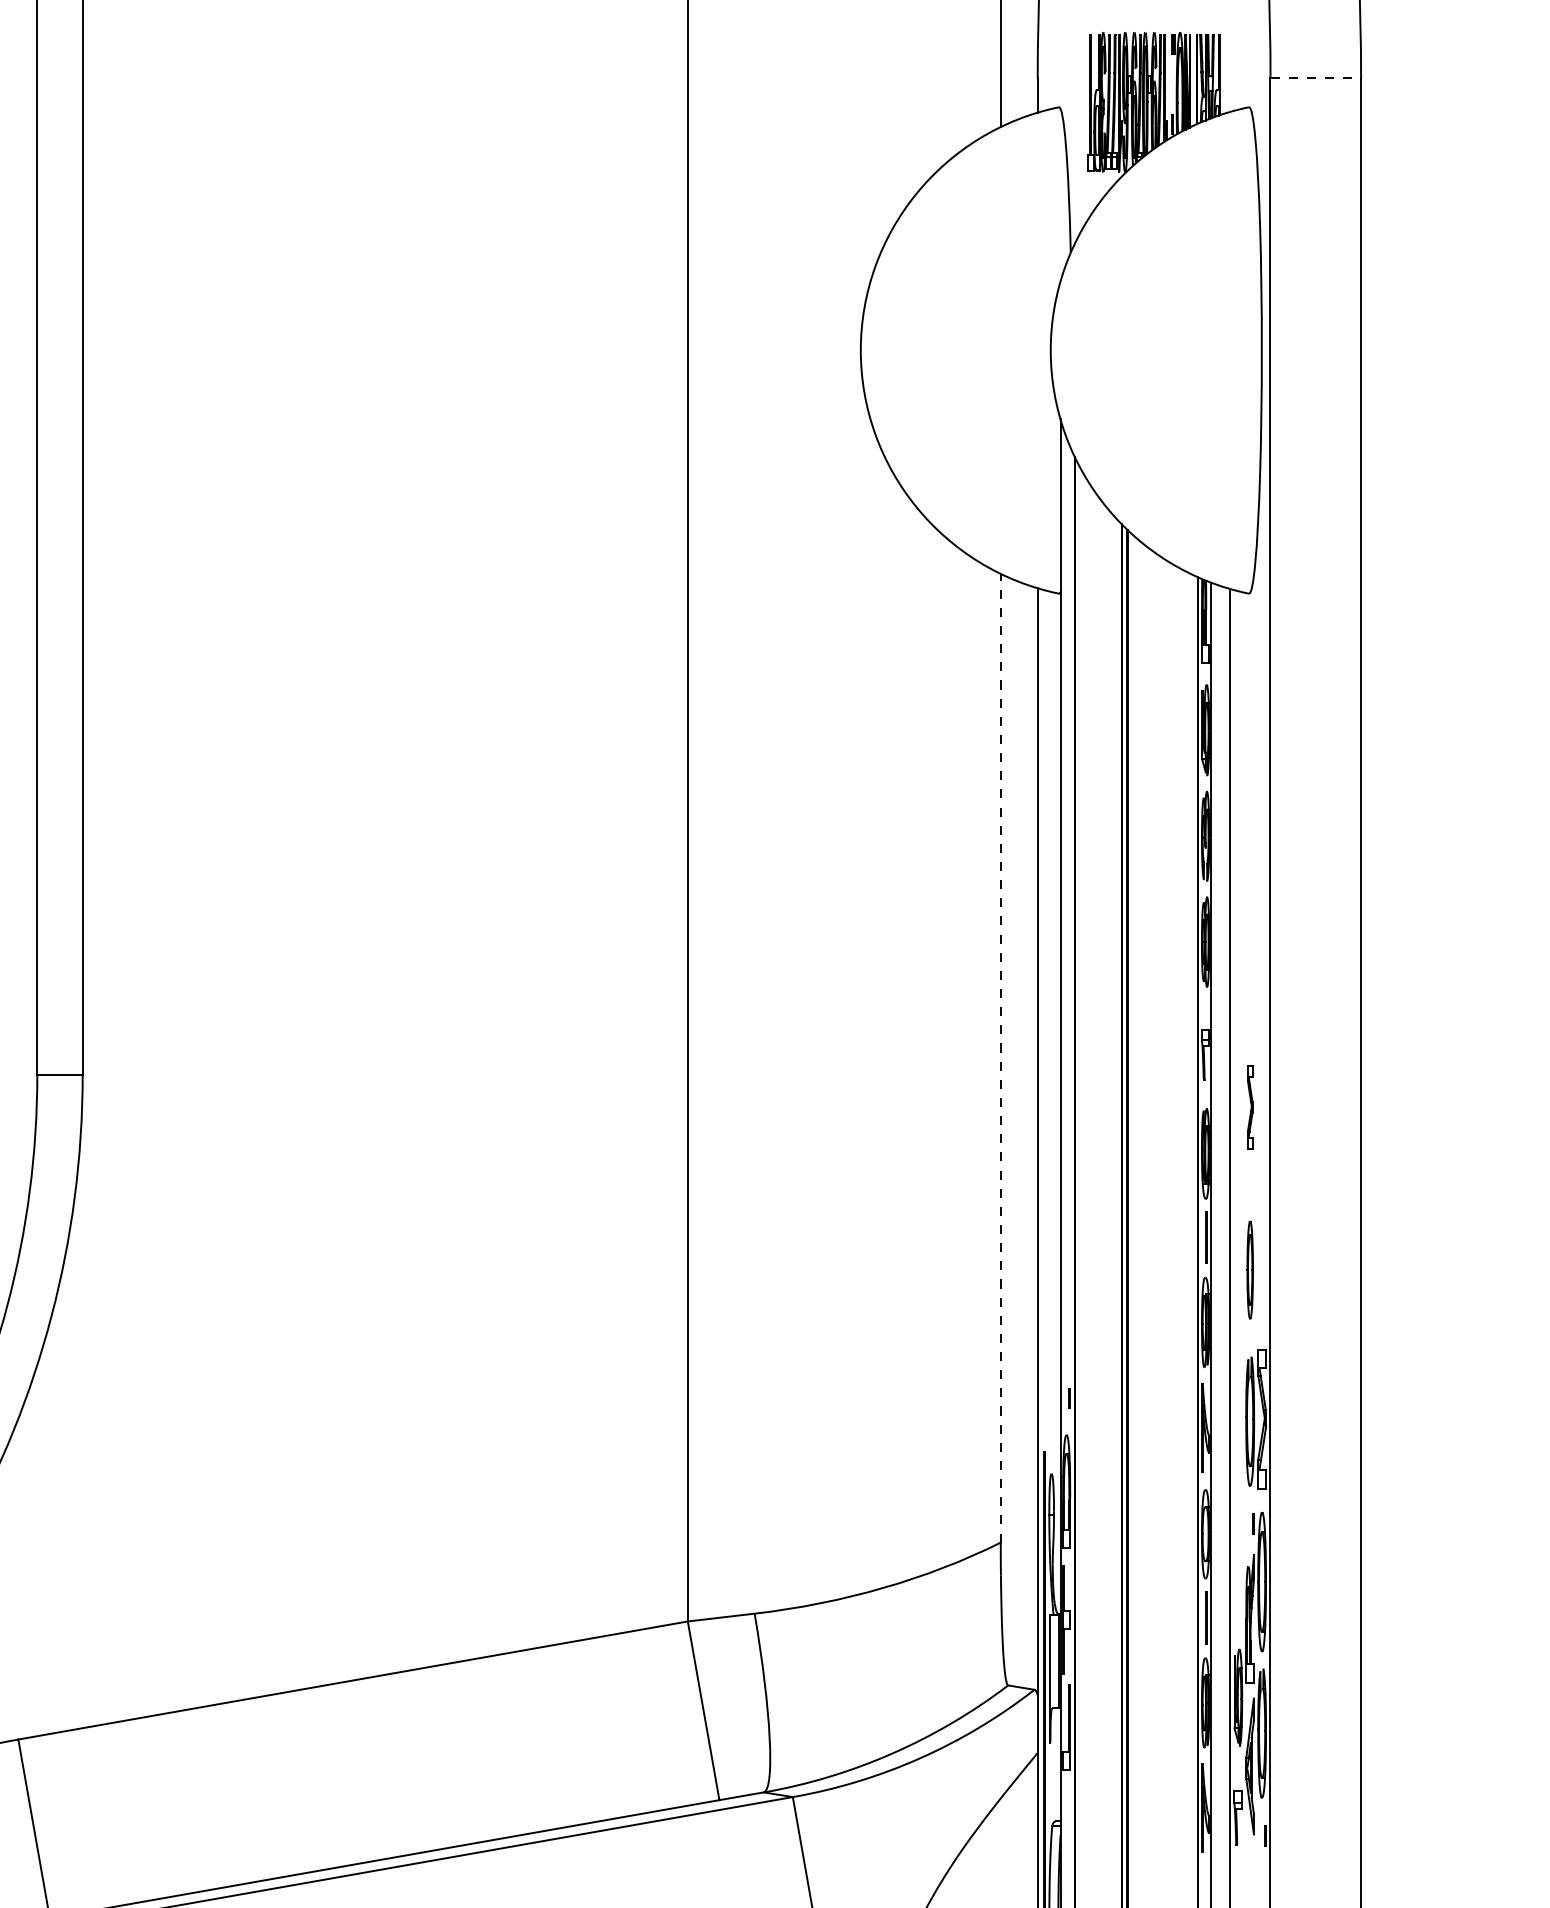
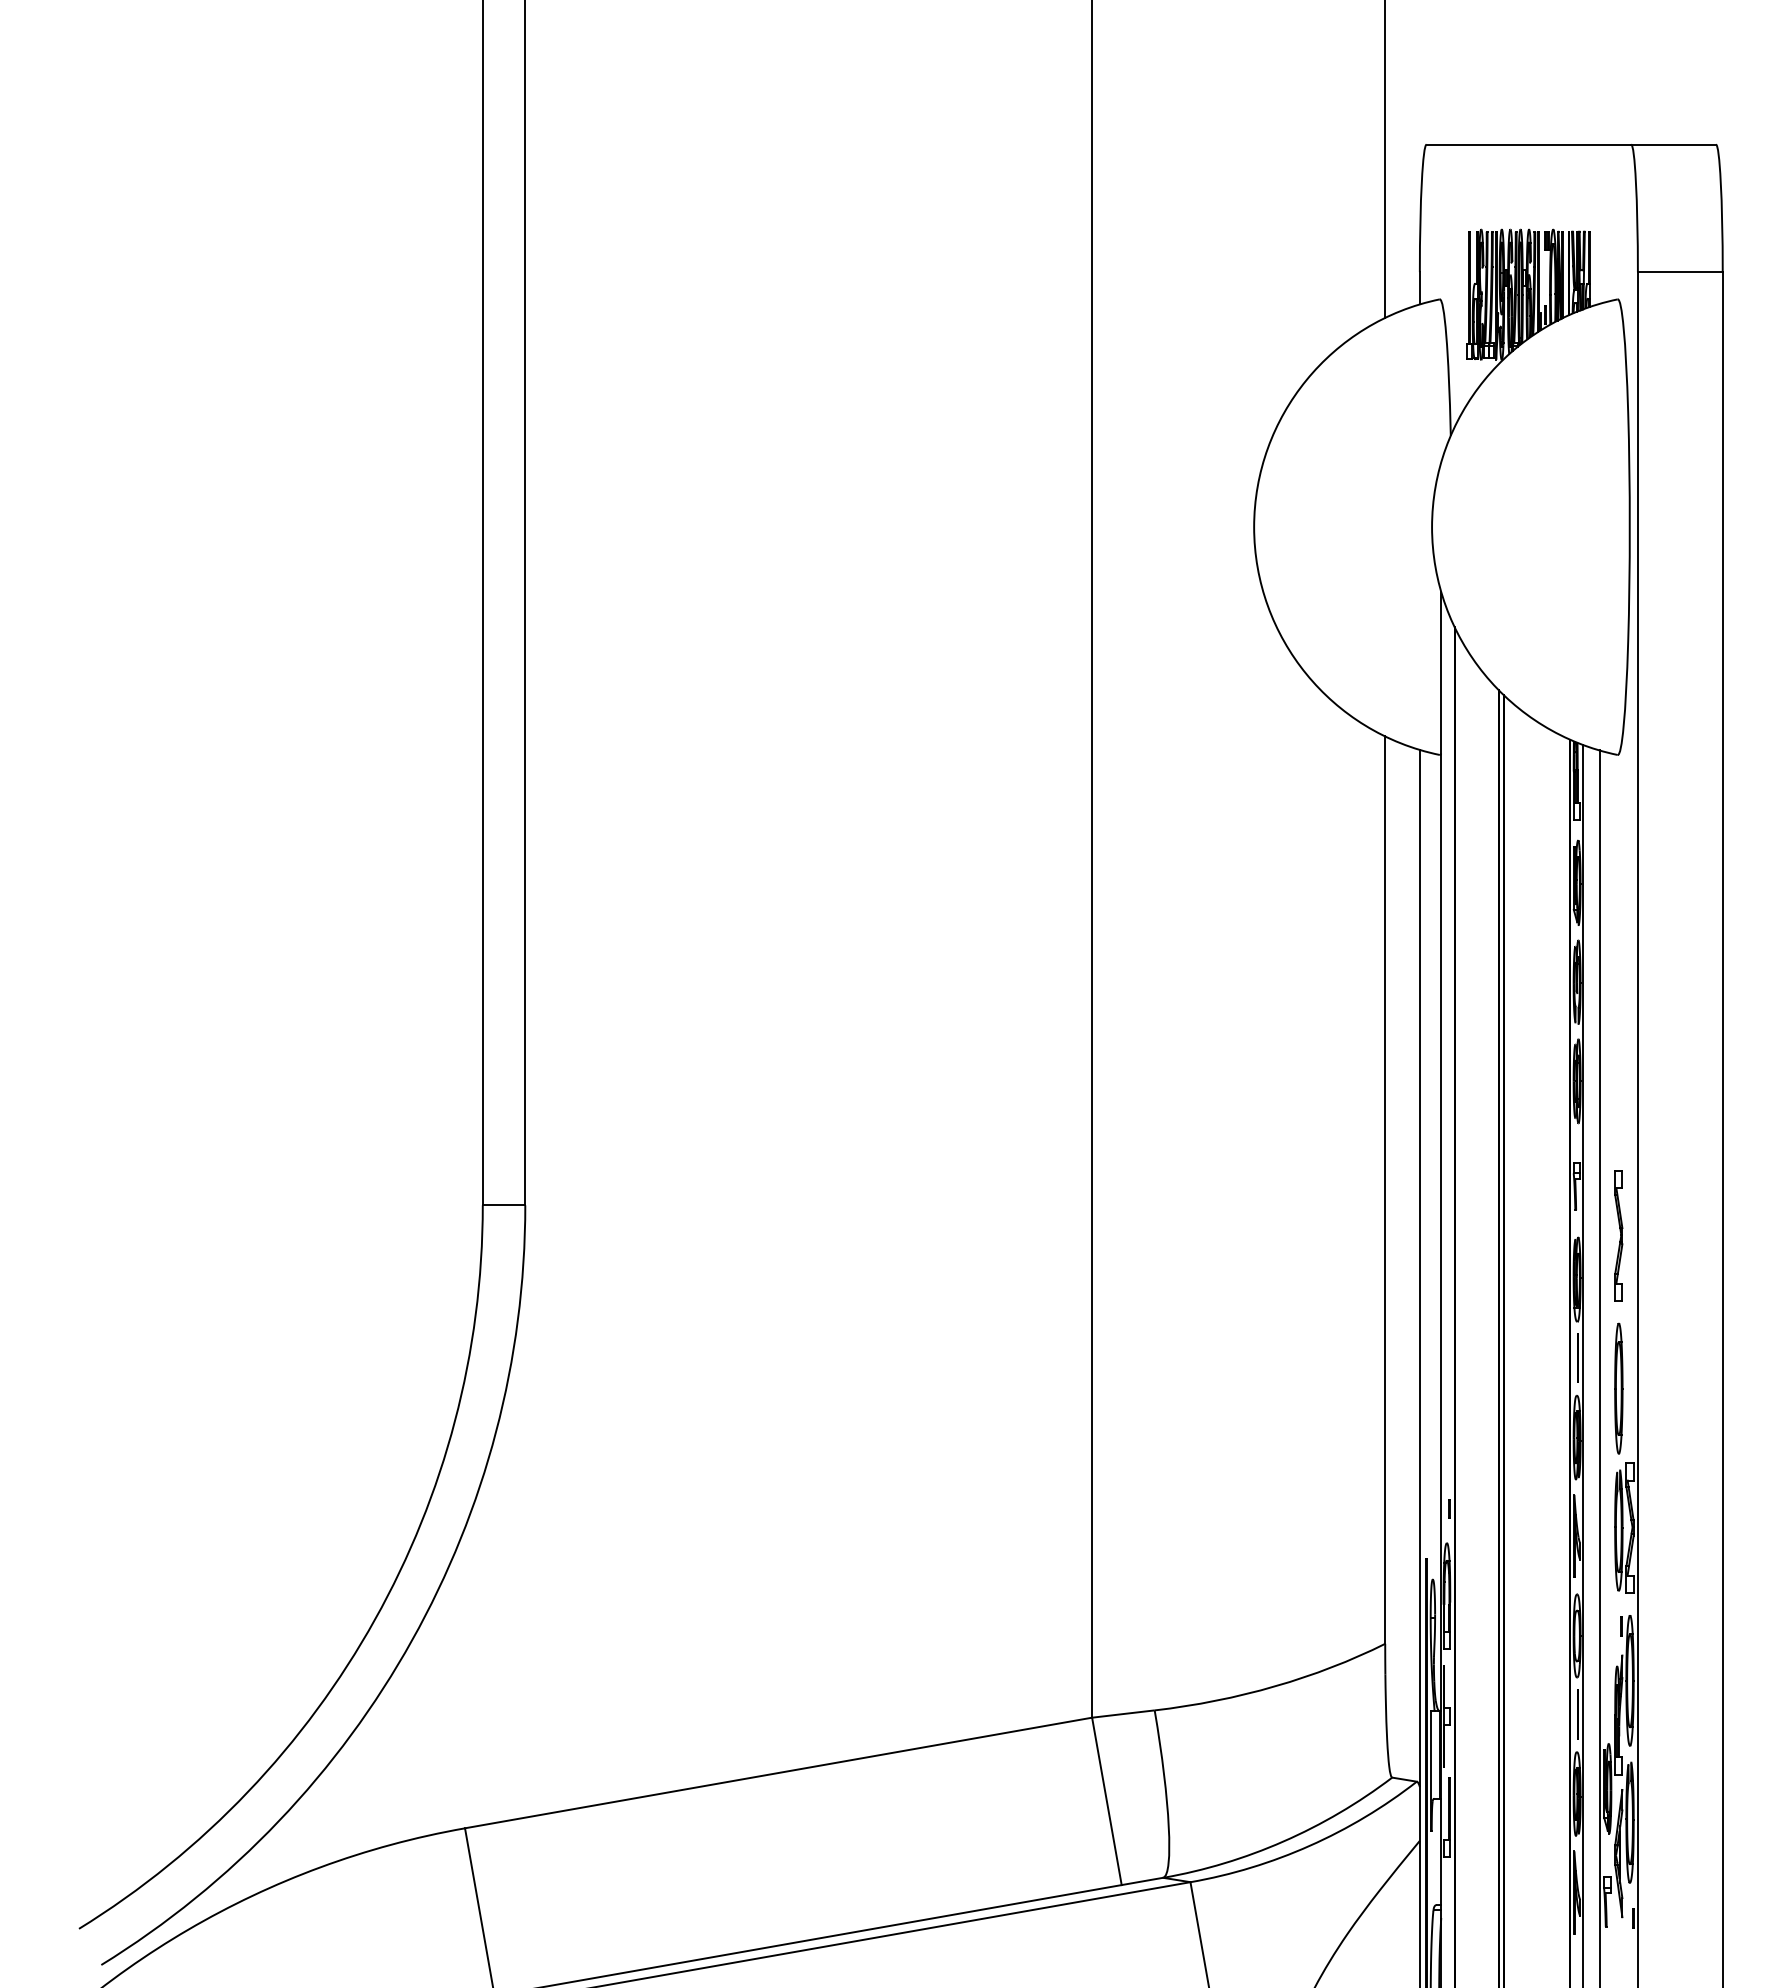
line: (1315, 78) -> (1680, 272), dashed -> solid
line: (1001, 1058) -> (1385, 1190), dashed -> solid
part: (1249, 1106) -> (1618, 1235), size x1.67
part: (1249, 1270) -> (1618, 1388), size x1.43

